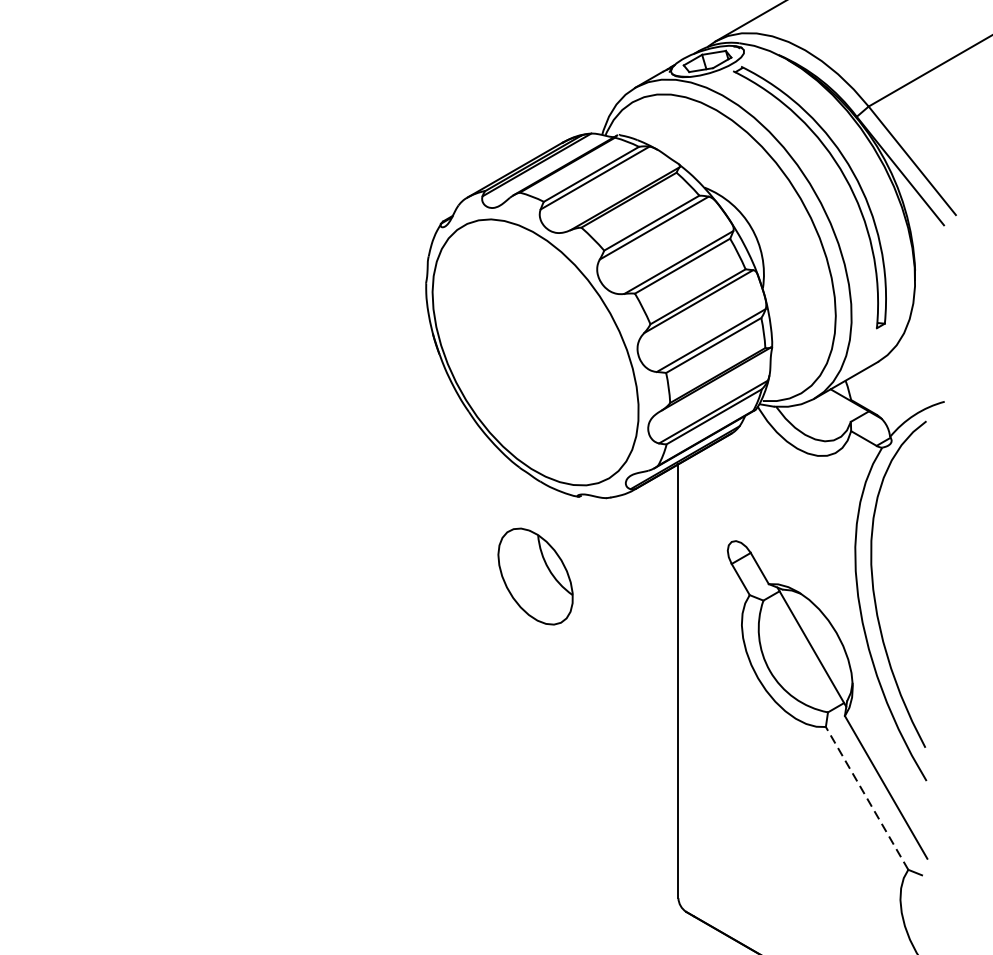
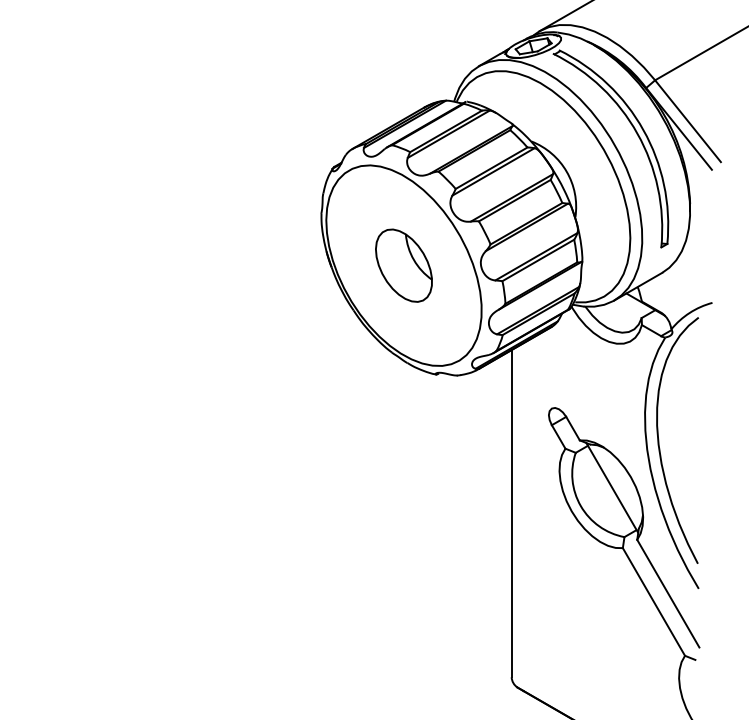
part: (534, 576) -> (403, 265), moved
line: (866, 797) -> (653, 601), dashed -> solid

